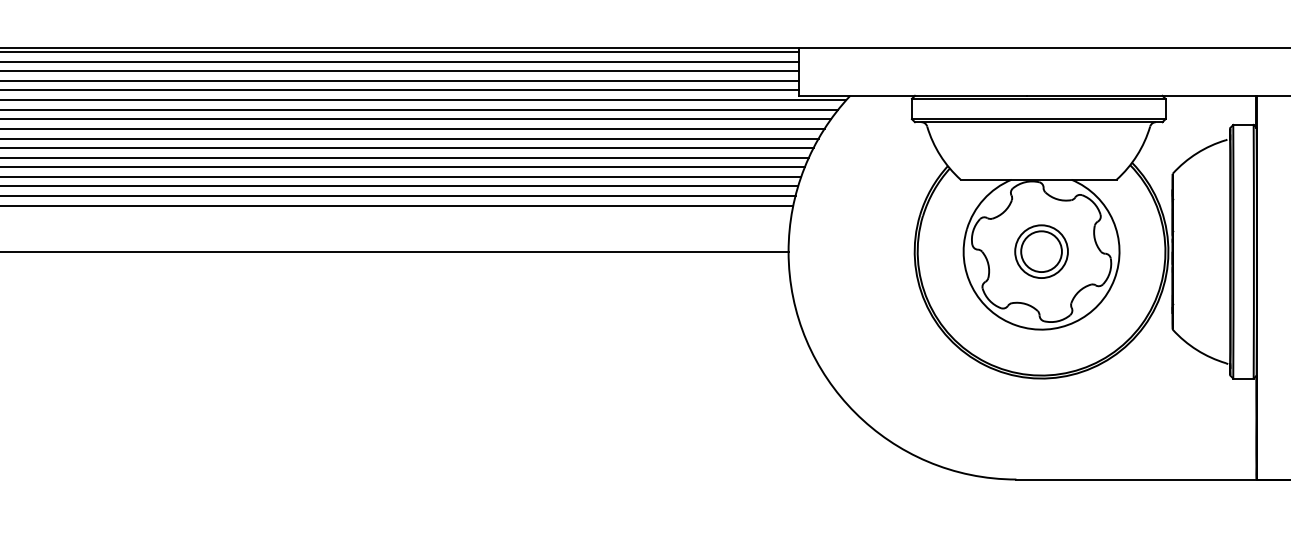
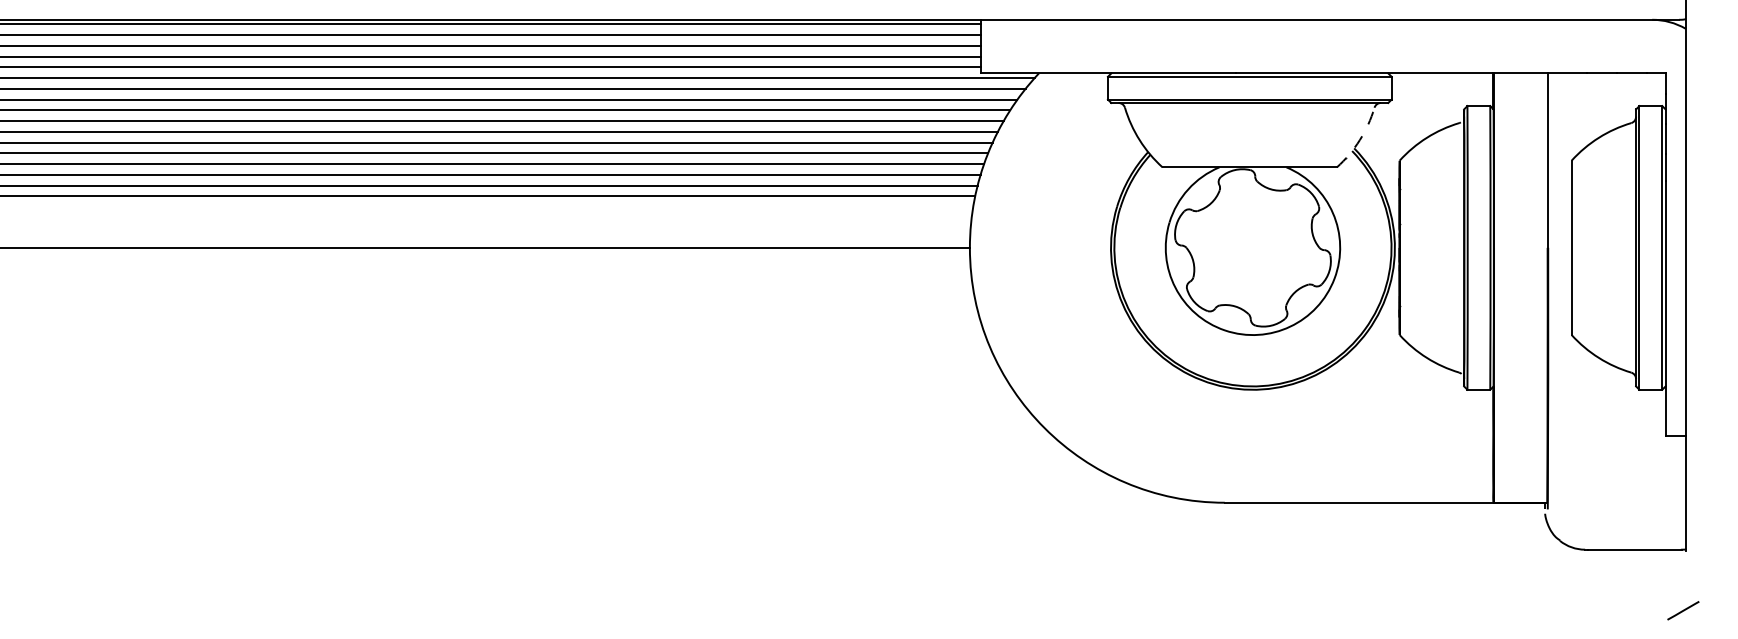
arc: (1136, 155) -> (1359, 140), solid -> dashed
part: (1041, 251) -> (1252, 247), removed

